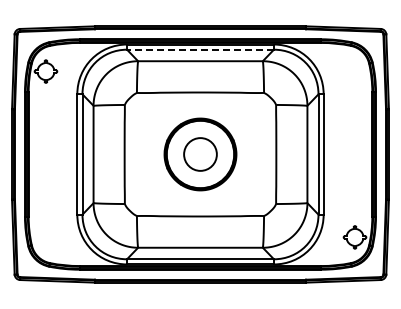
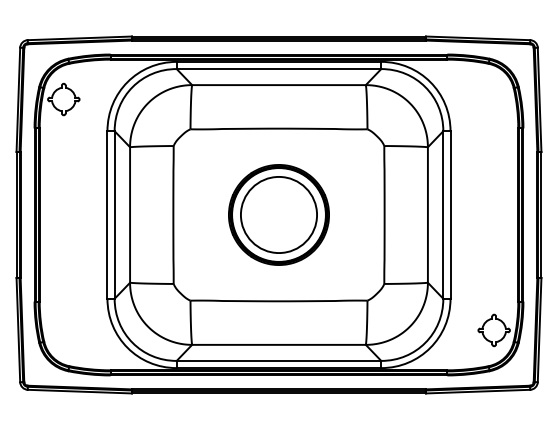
line: (200, 49) -> (279, 68), dashed -> solid
circle: (200, 154) -> (279, 215), size x1.67

